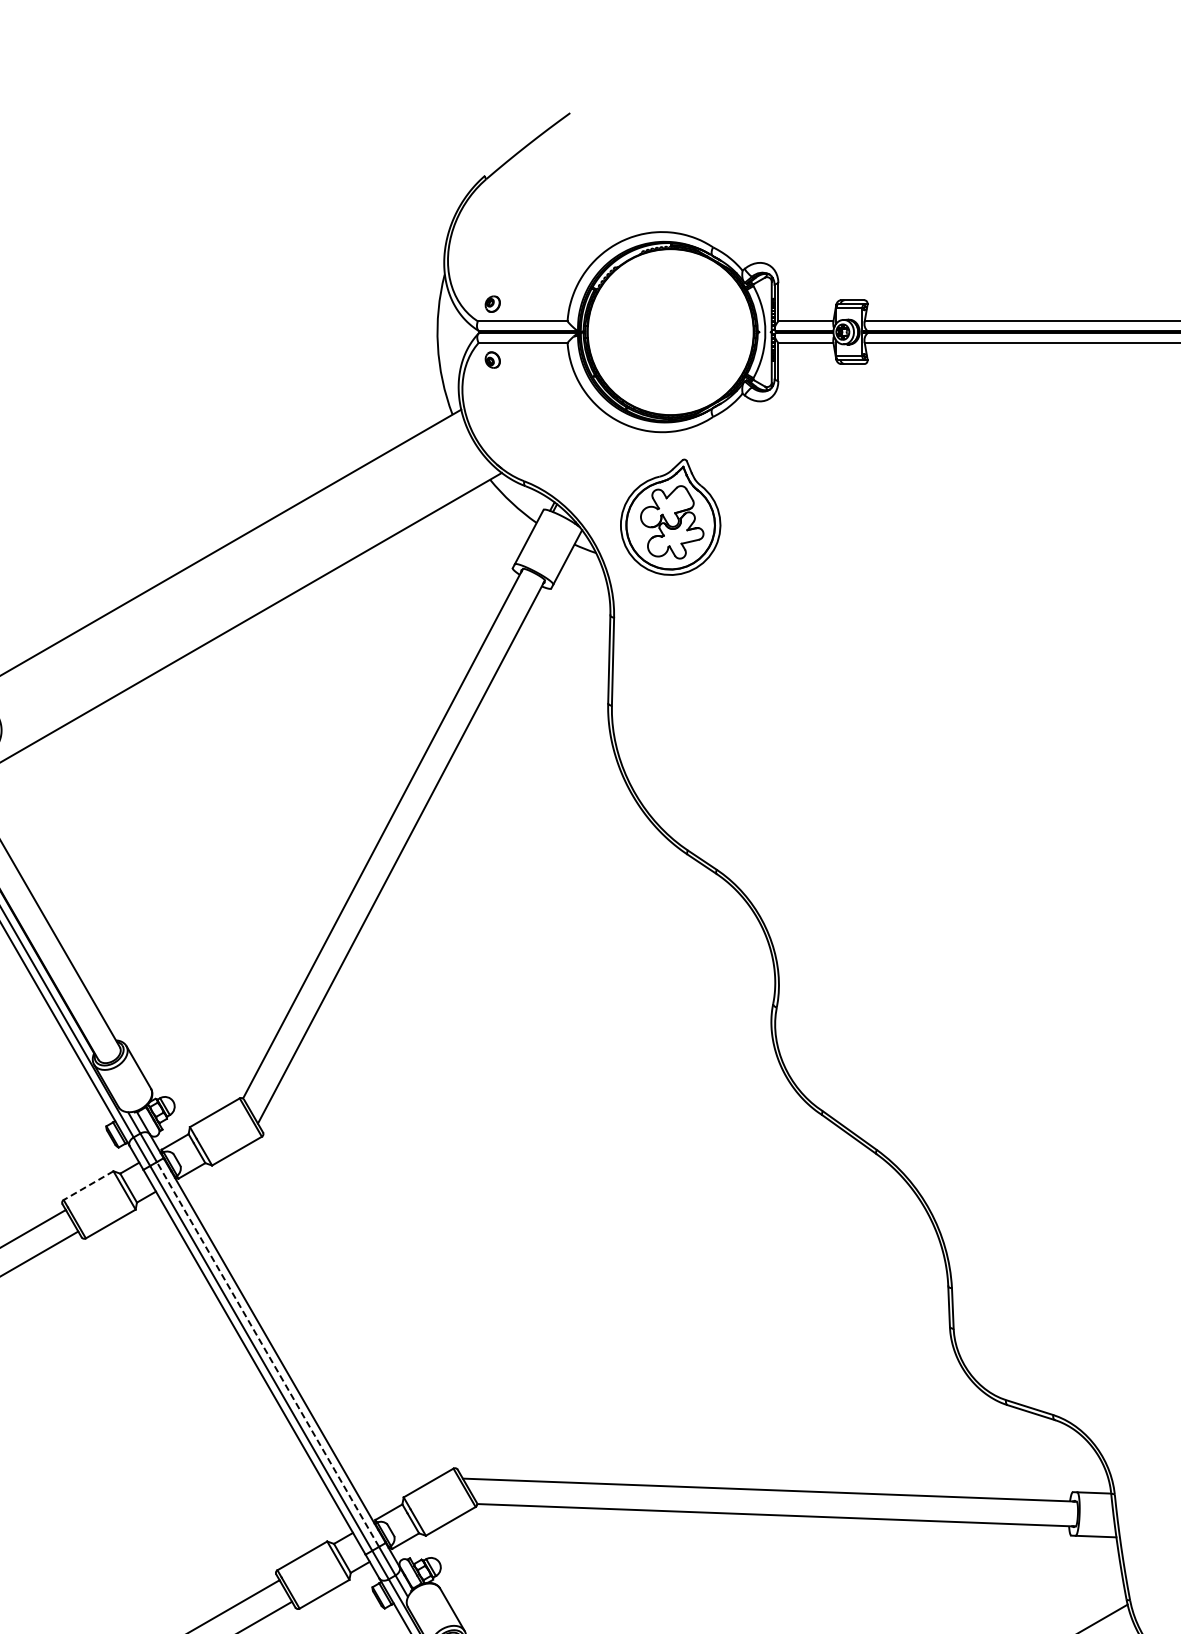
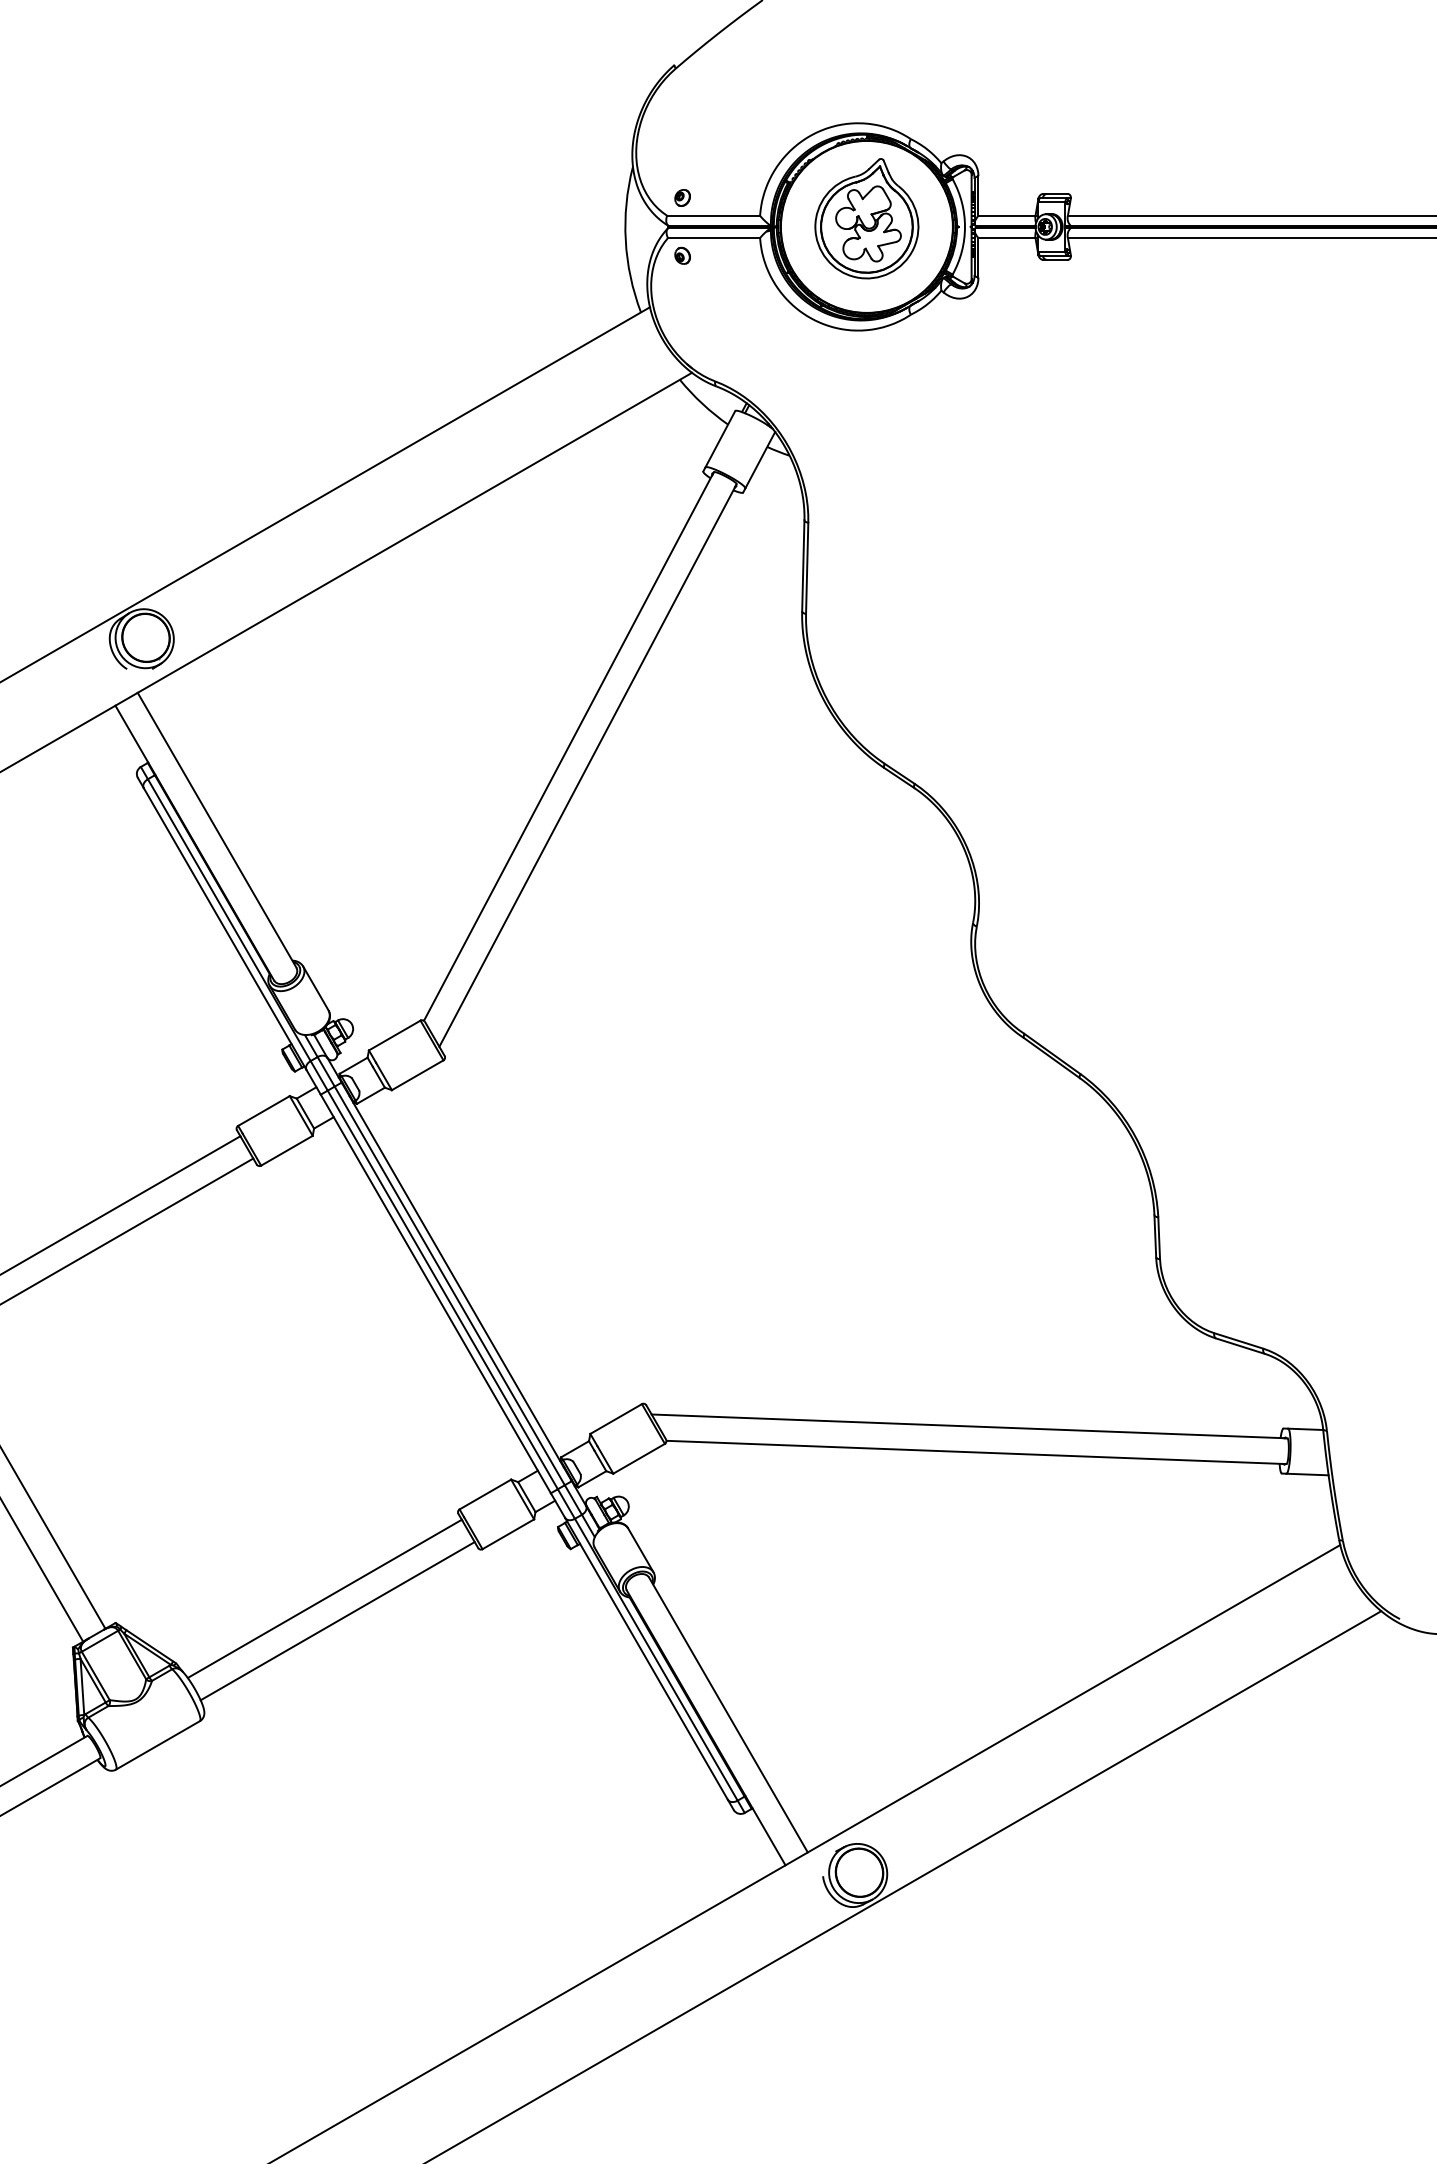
part: (670, 517) -> (866, 218), moved
line: (88, 1186) -> (263, 1111), dashed -> solid
line: (267, 1354) -> (449, 1285), dashed -> solid

